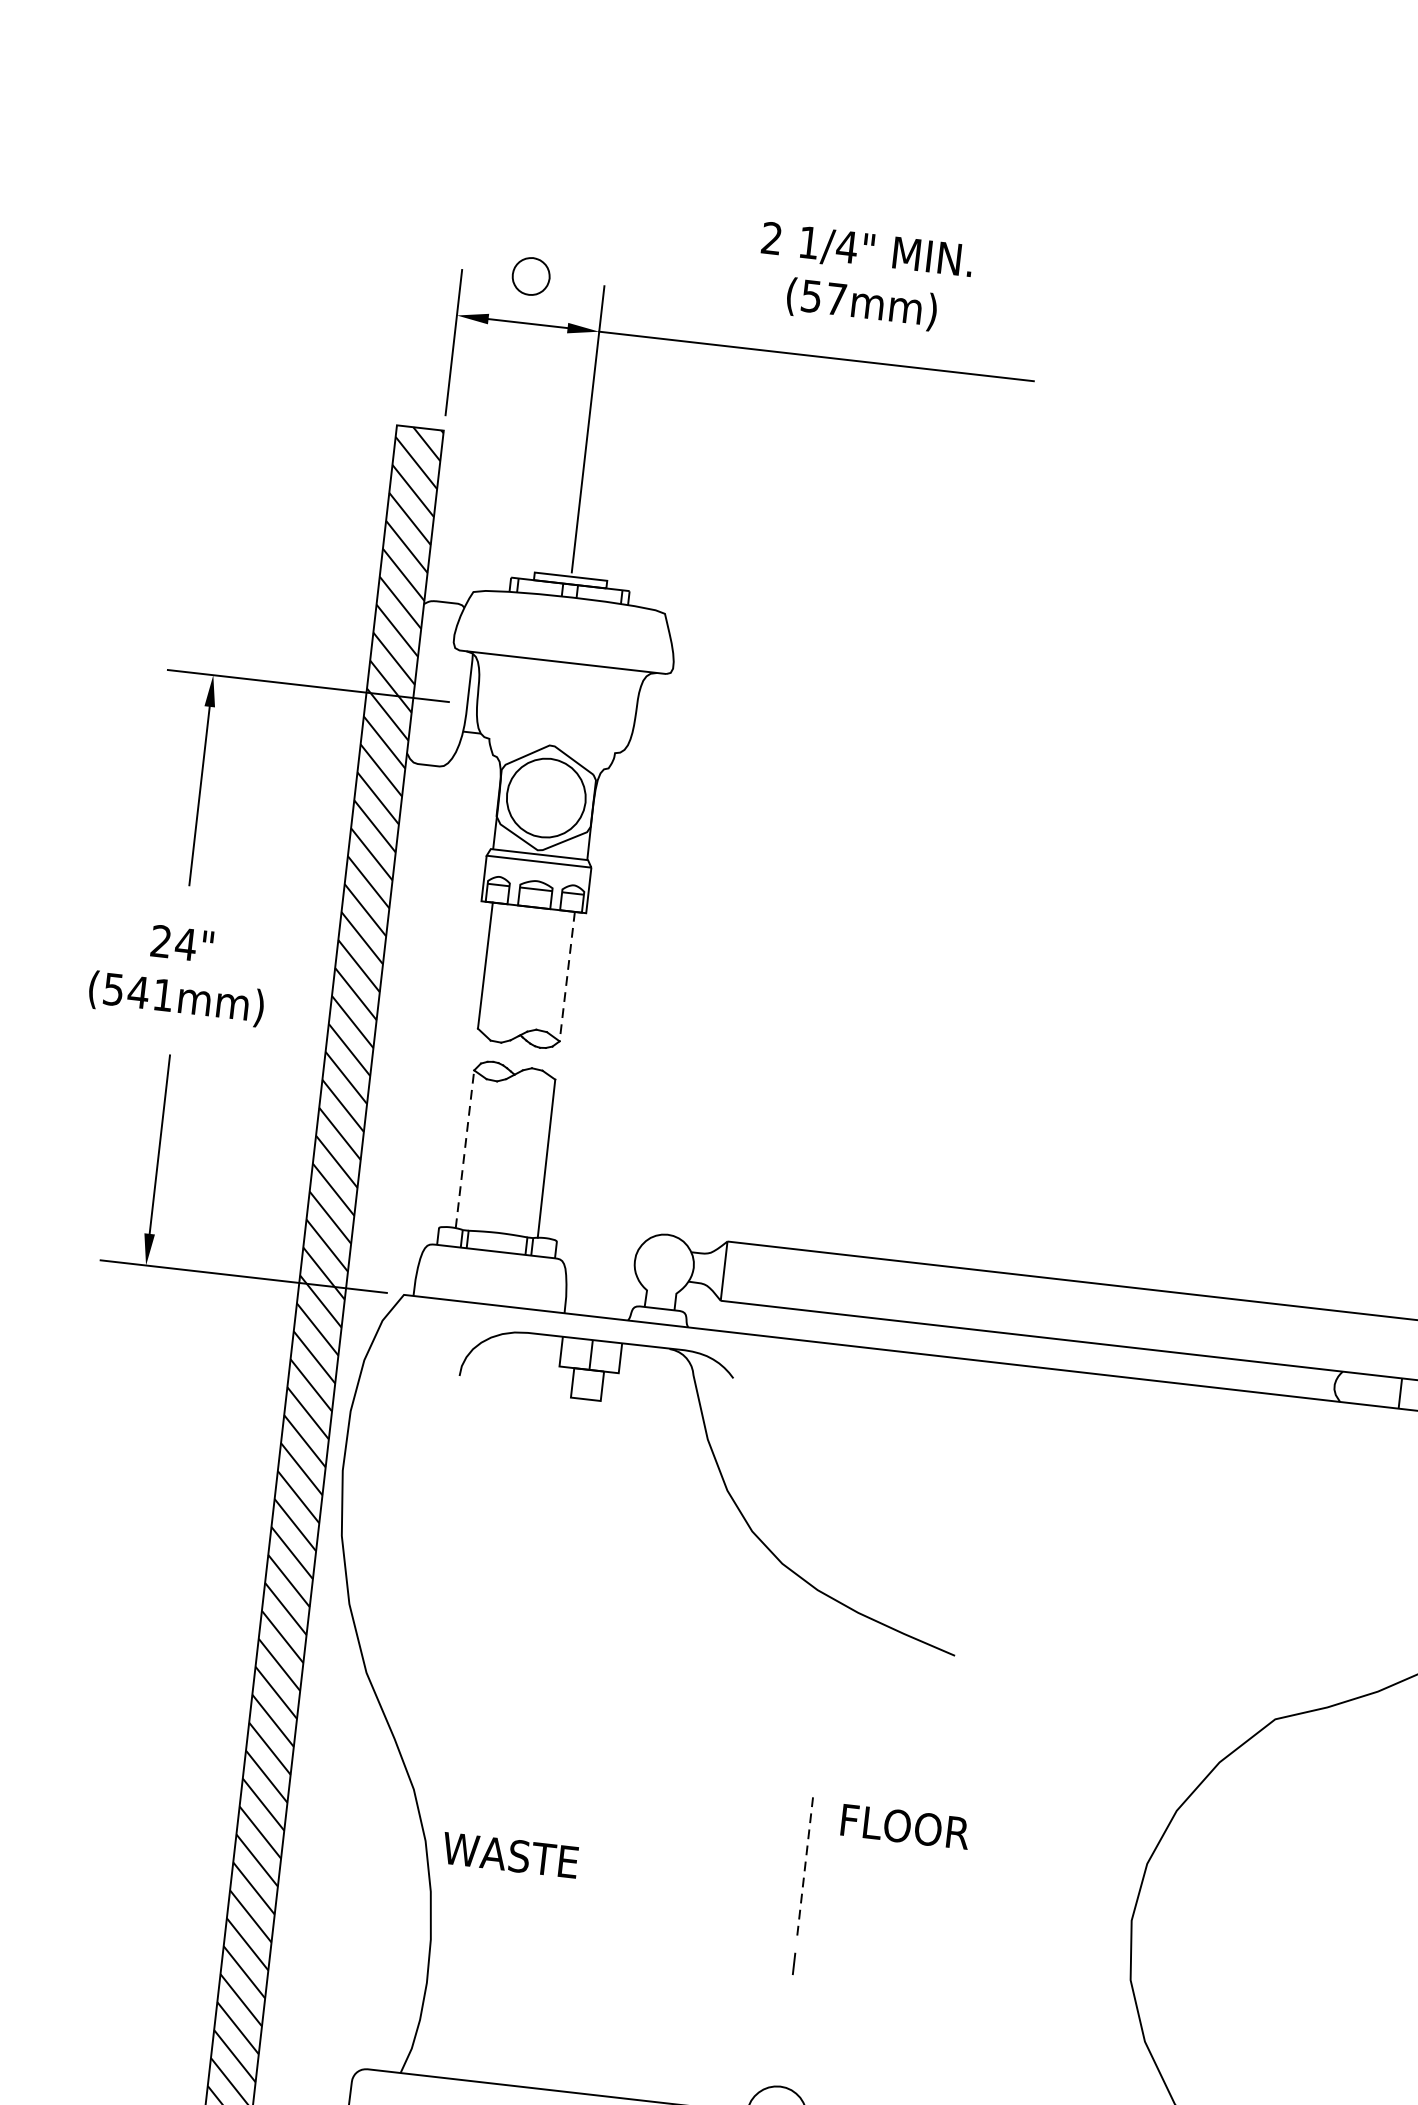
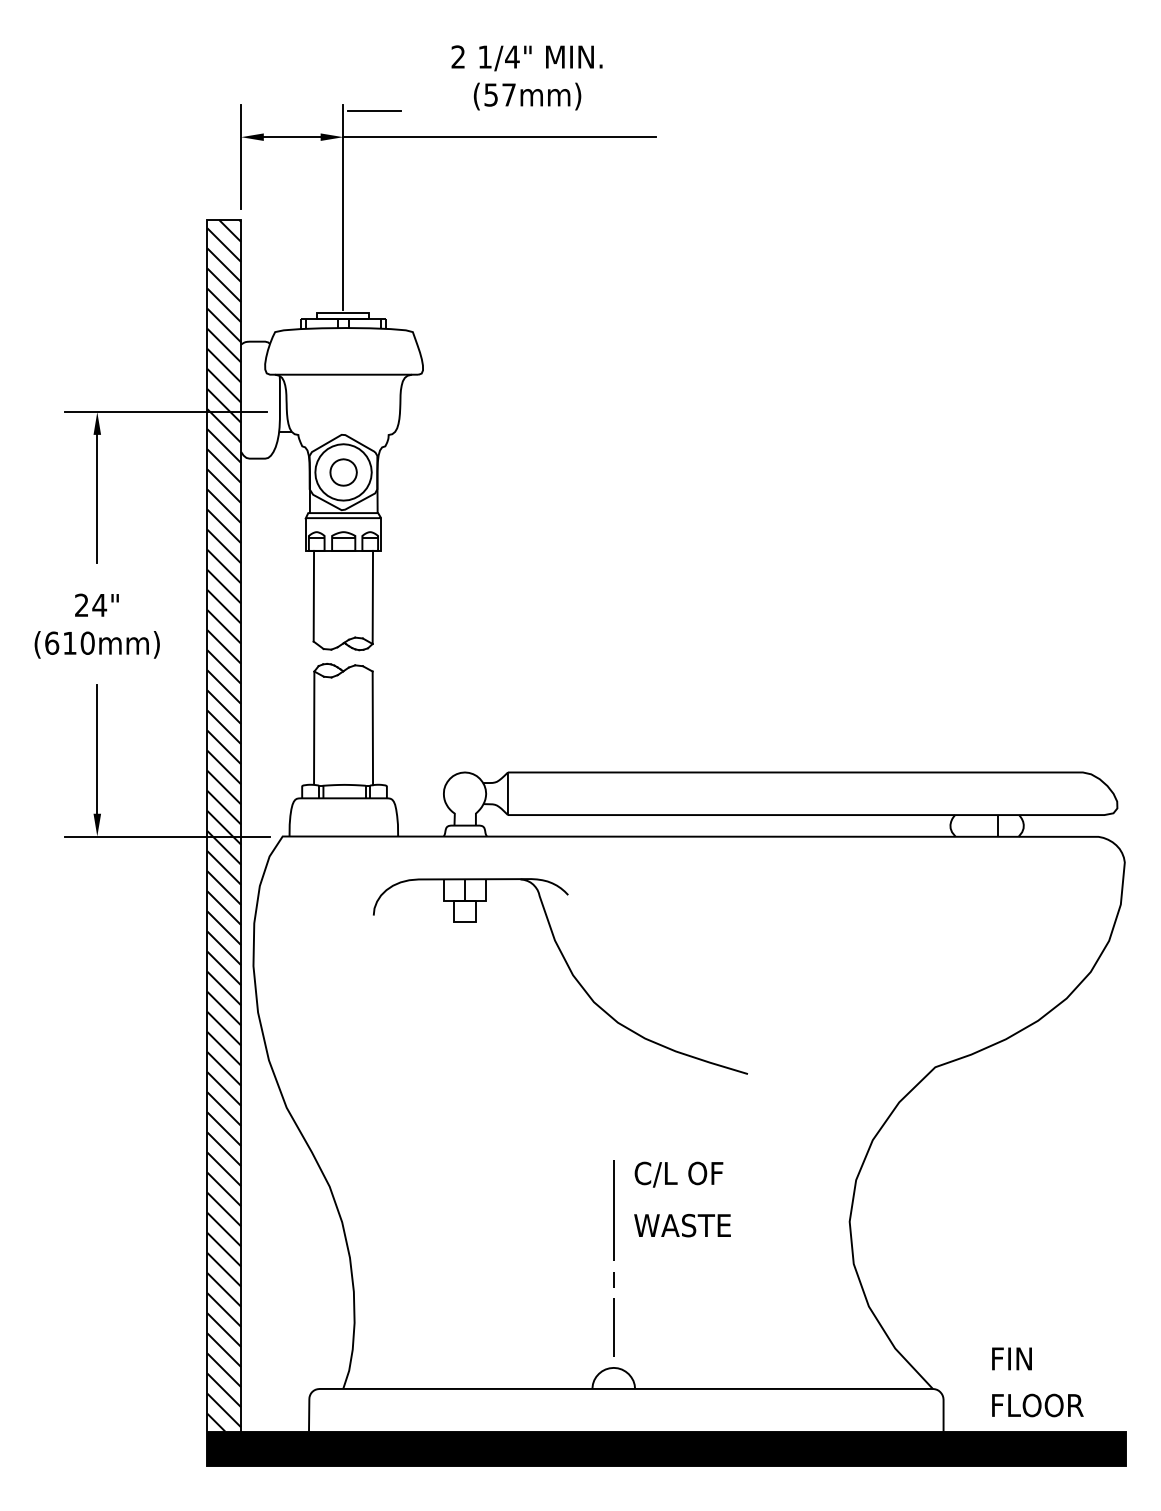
part: (531, 276) -> (343, 472), moved
line: (646, 299) -> (374, 110), added
line: (566, 976) -> (372, 597), dashed -> solid
text: (138, 991) -> (69, 642), (541mm) -> (610mm)
line: (465, 1149) -> (314, 728), dashed -> solid
part: (724, 1486) -> (570, 972), moved
text: (903, 1828) -> (680, 1174), FLOOR -> C/L OF
text: (510, 1855) -> (682, 1225), moved
line: (804, 1867) -> (613, 1210), dashed -> solid
line: (786, 2030) -> (613, 1327), added

